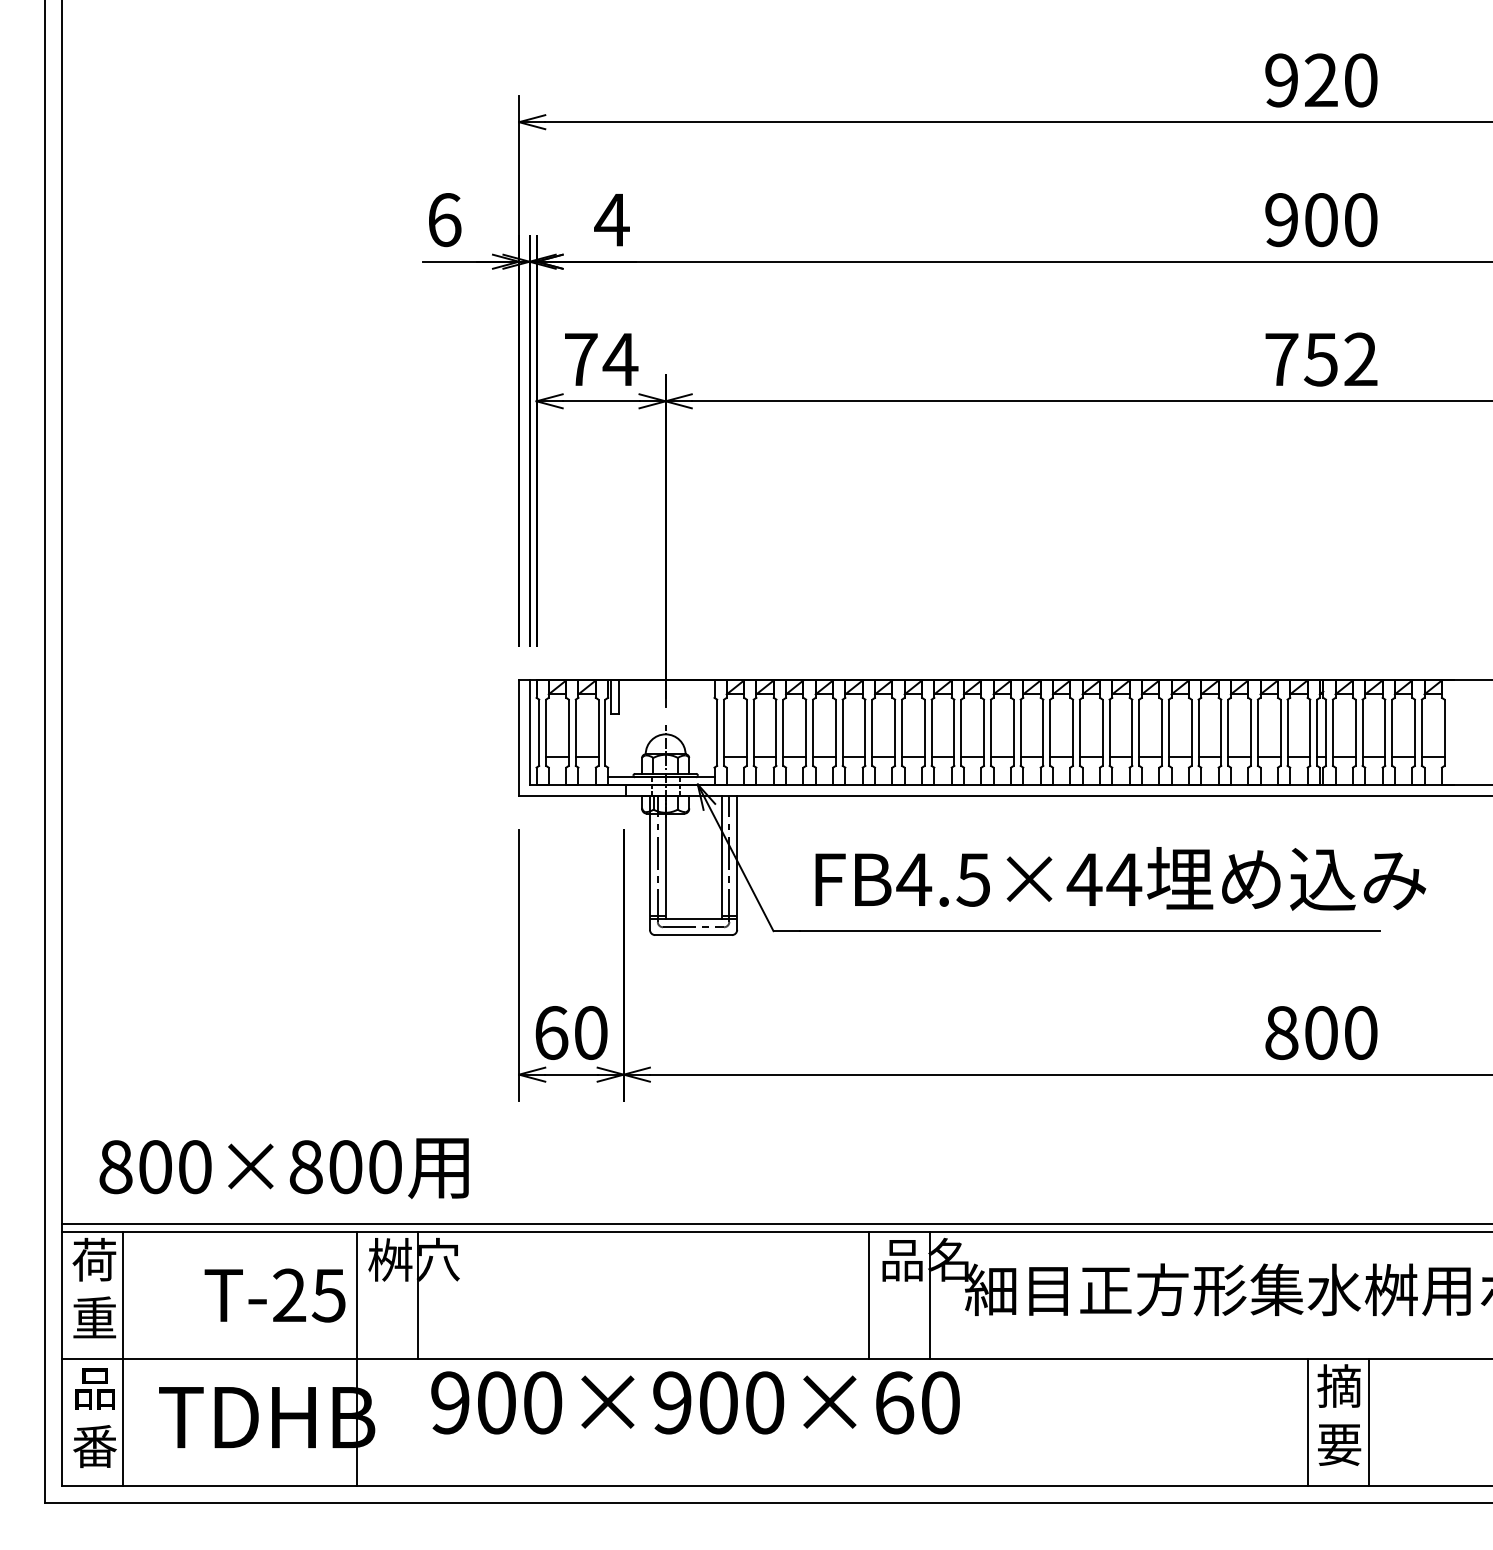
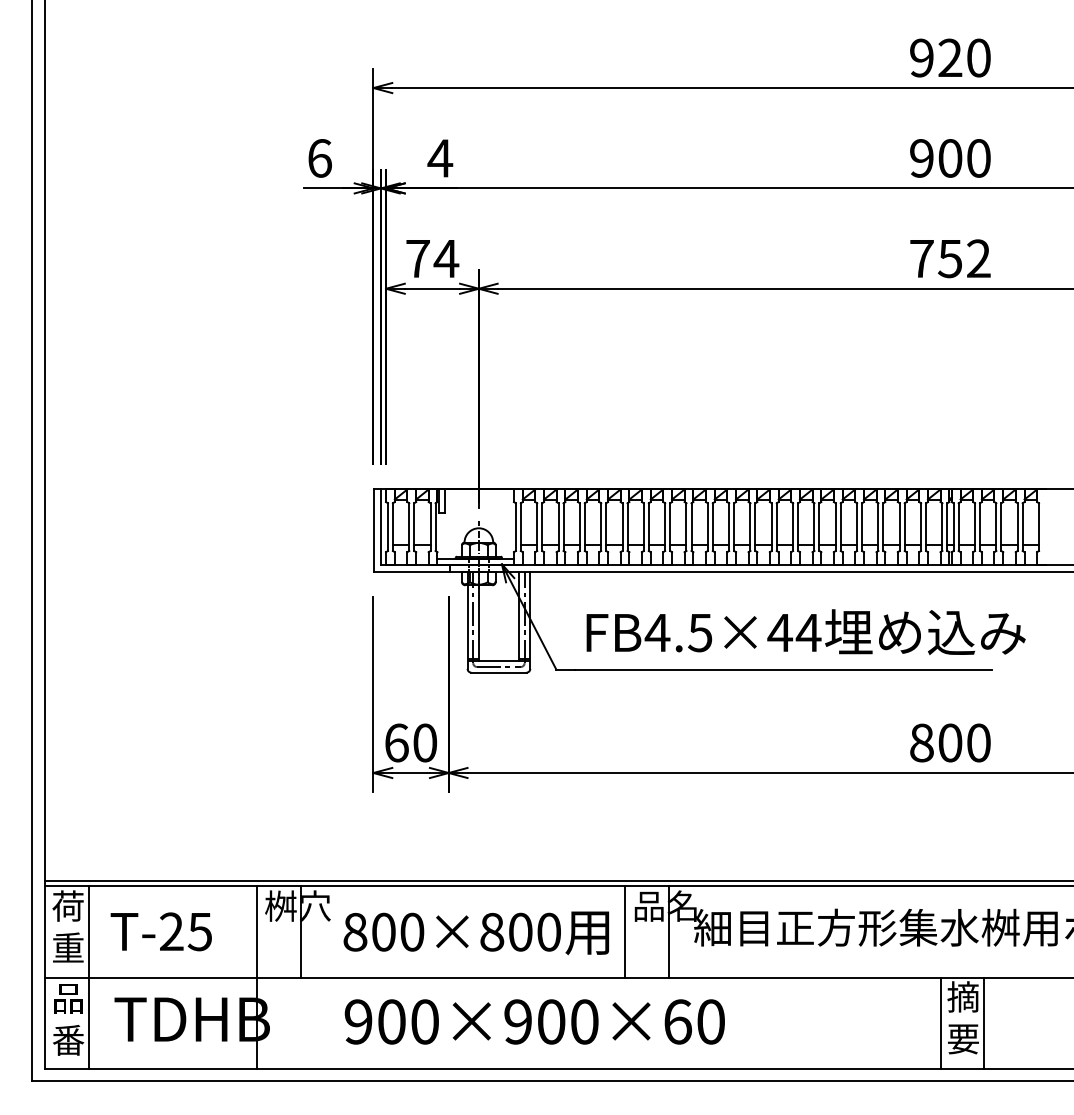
text: (283, 1168) -> (475, 933), moved
text: (274, 1295) -> (160, 931), moved
text: (695, 1402) -> (534, 1021), moved

